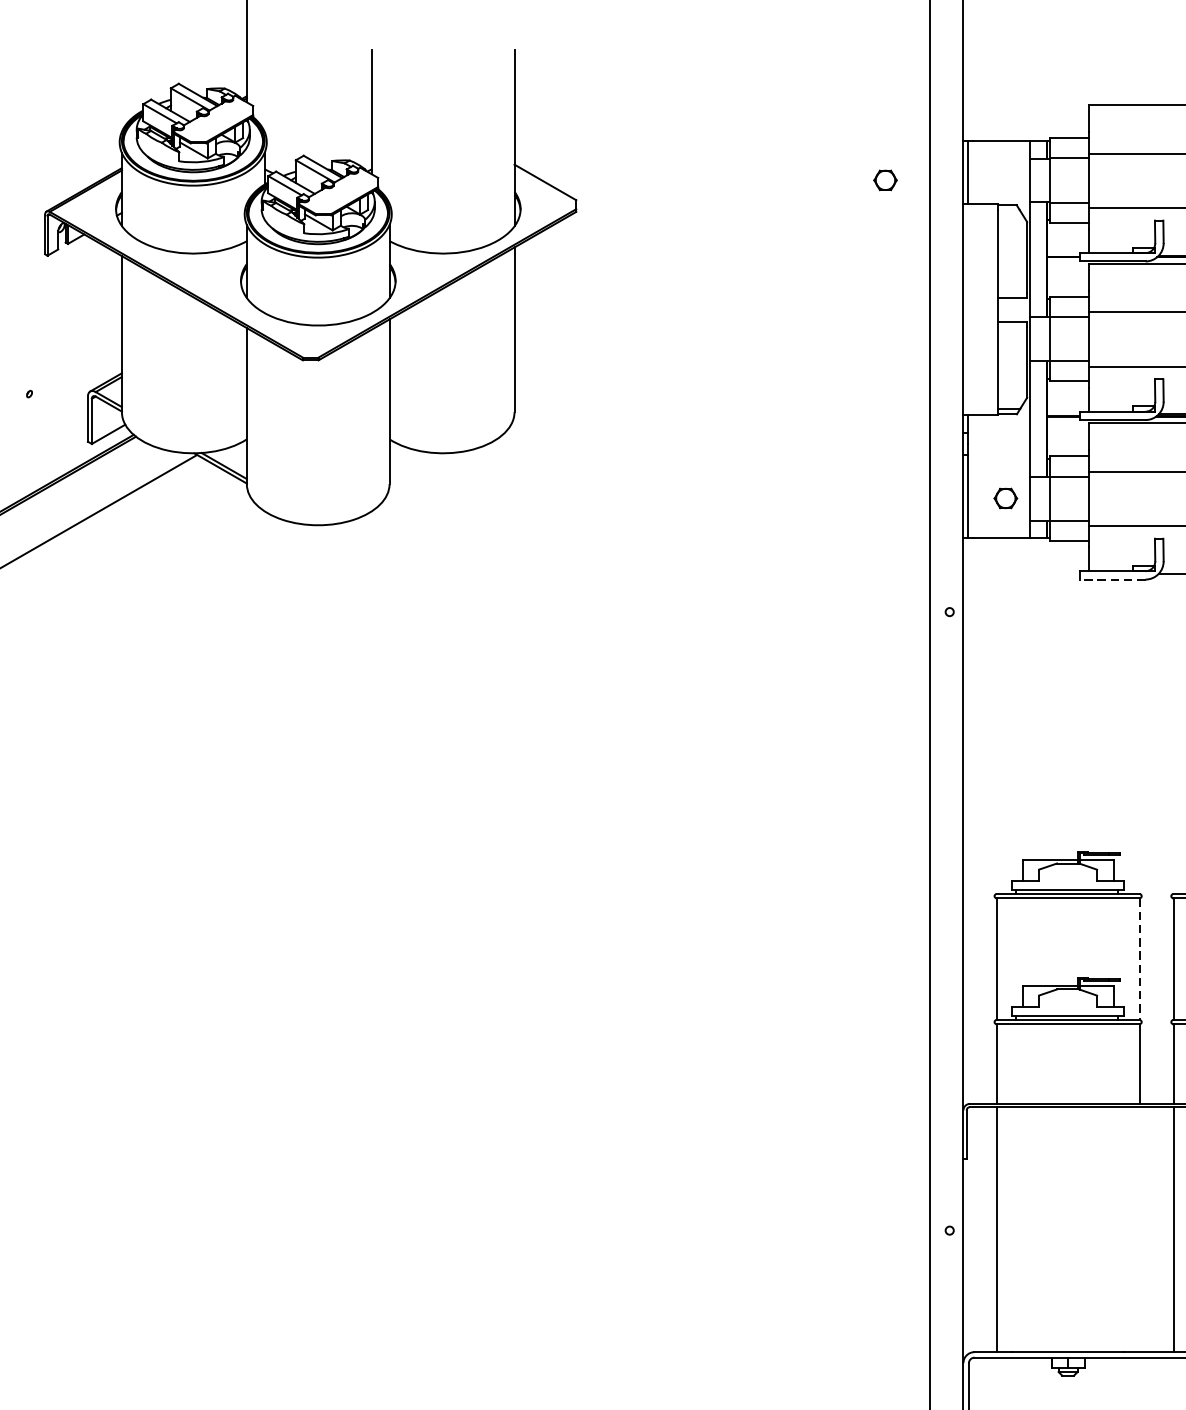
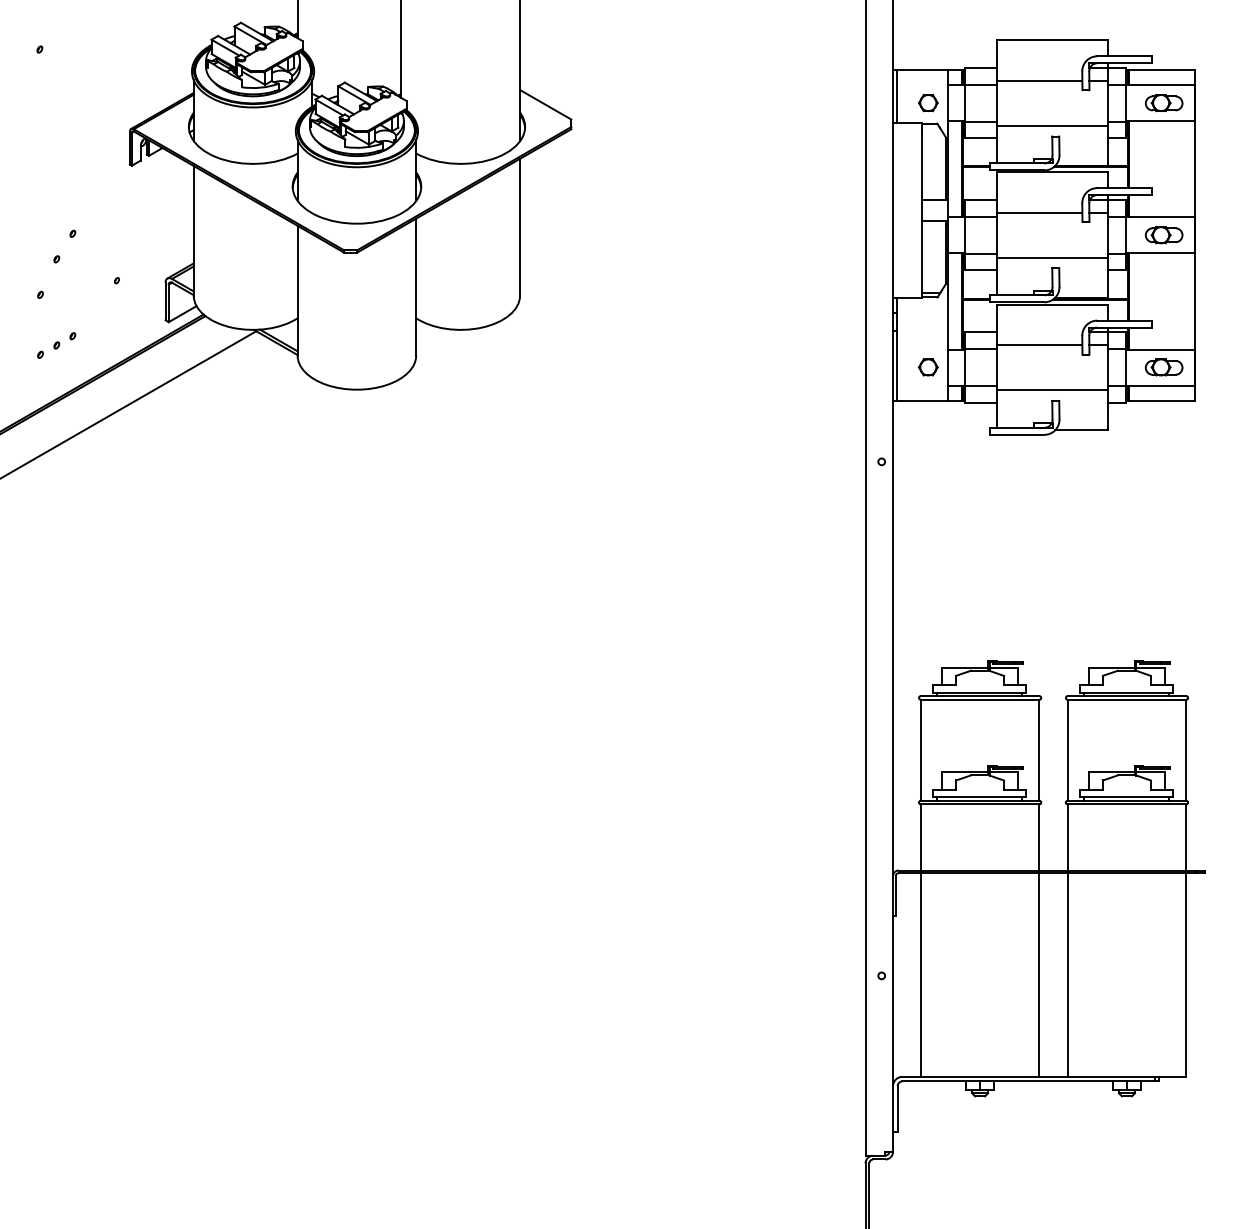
part: (885, 180) -> (928, 103), moved
line: (1111, 579) -> (1016, 434), dashed -> solid
line: (1139, 959) -> (1039, 750), dashed -> solid
line: (1139, 1228) -> (1039, 974), added

